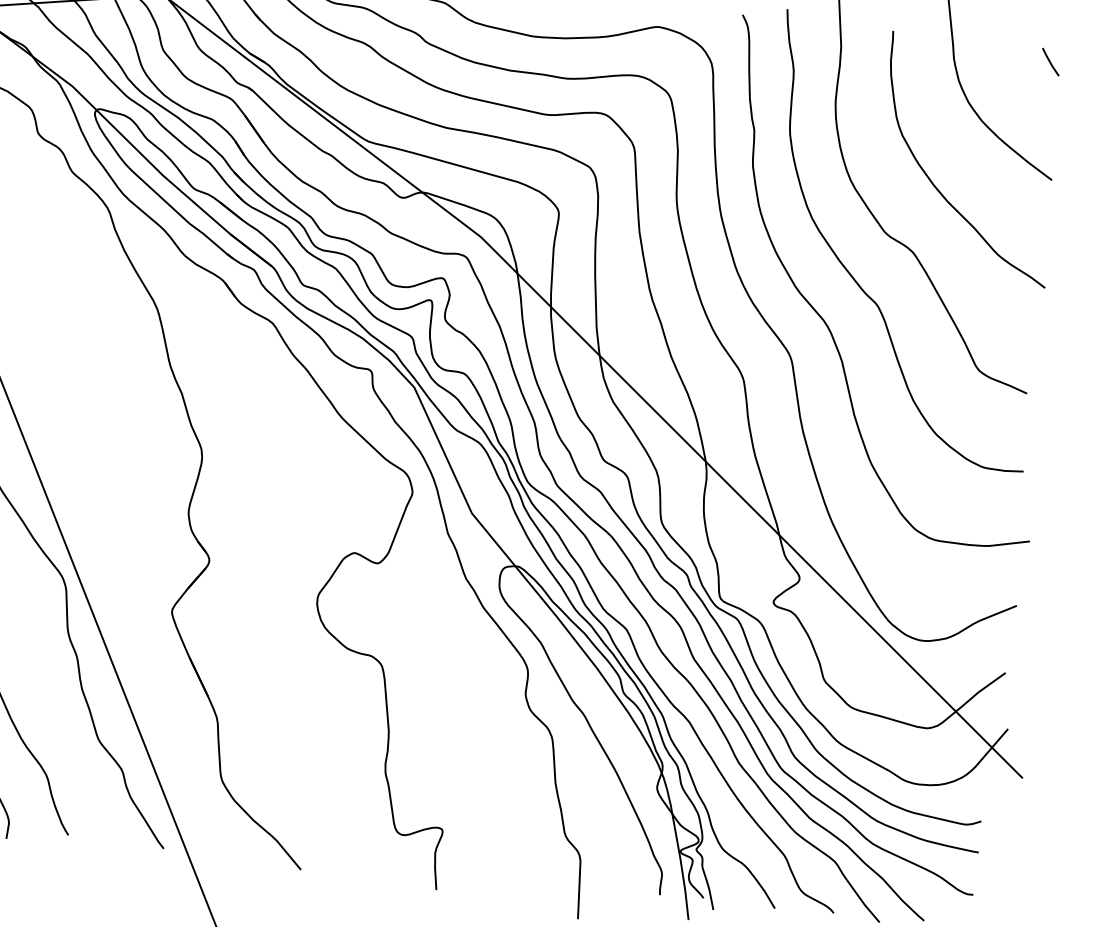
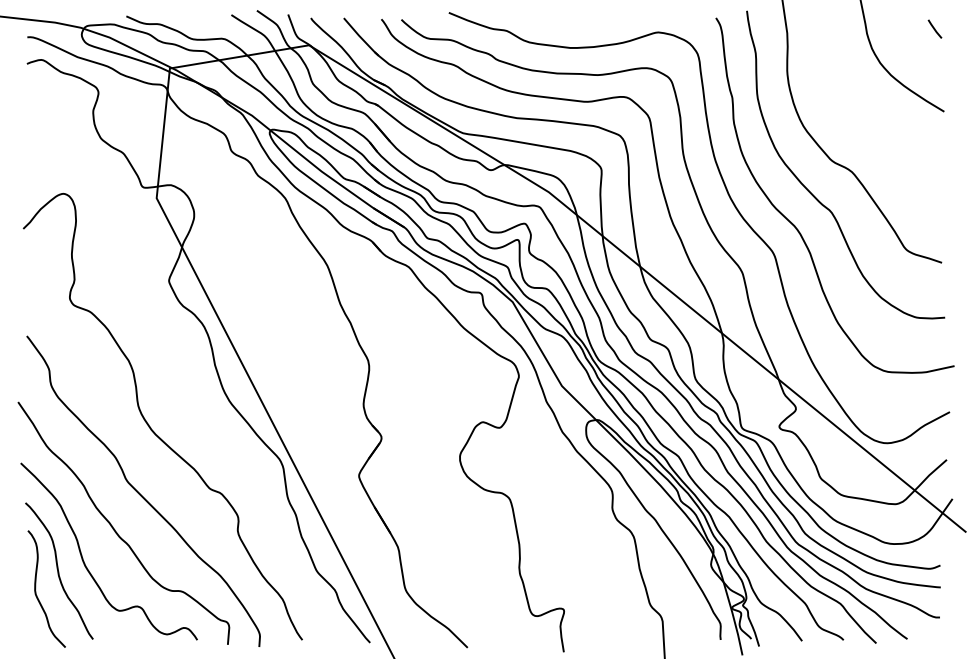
curve: (936, 185) -> (863, 123), removed

